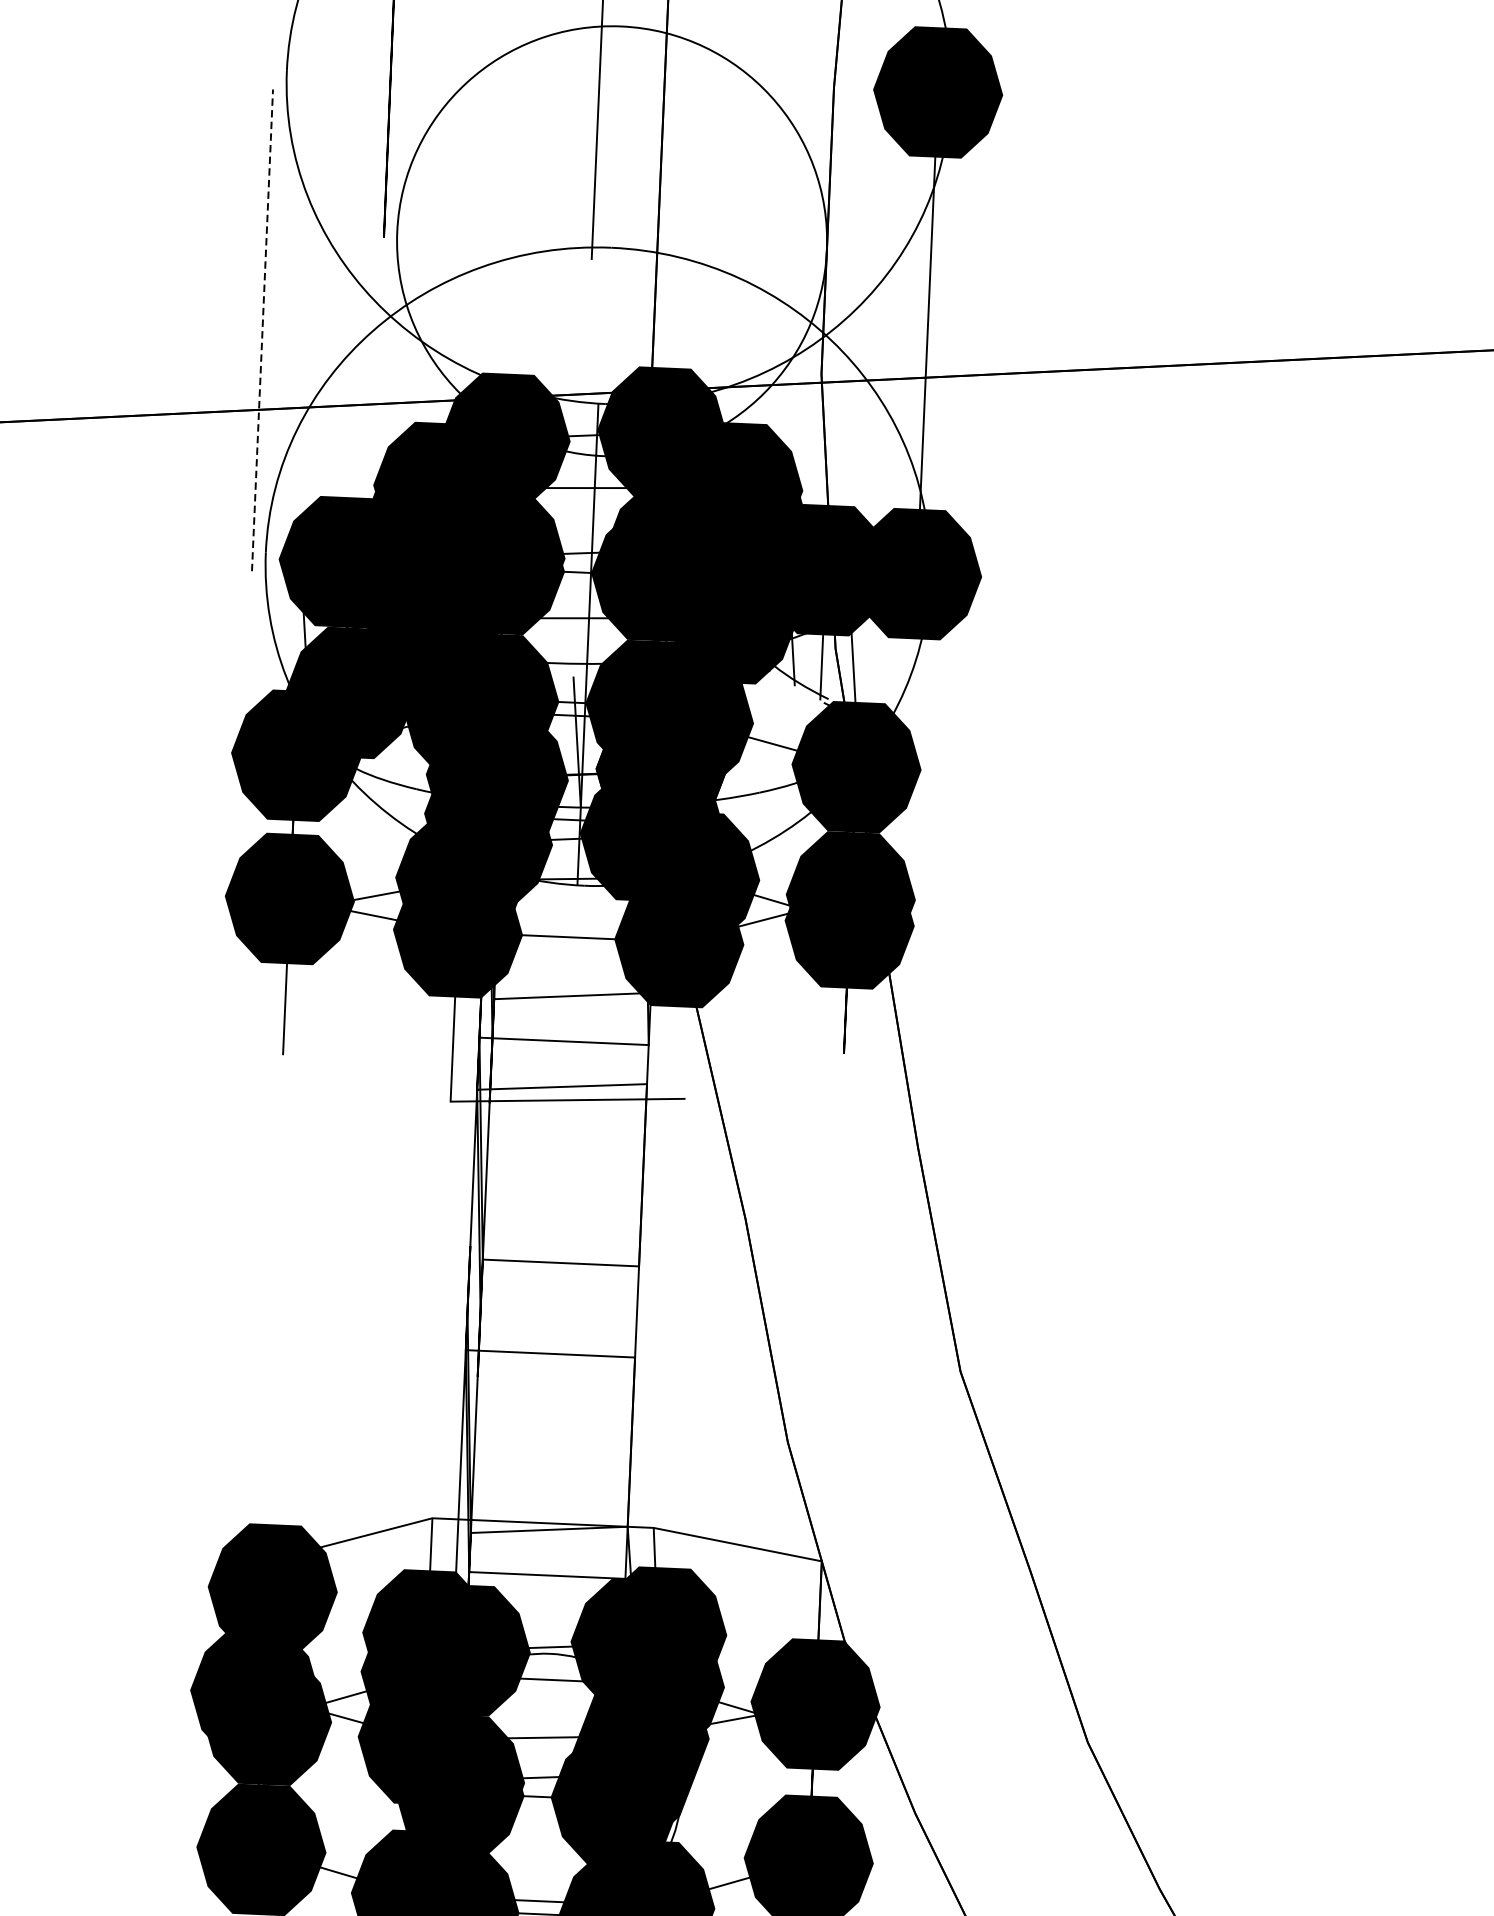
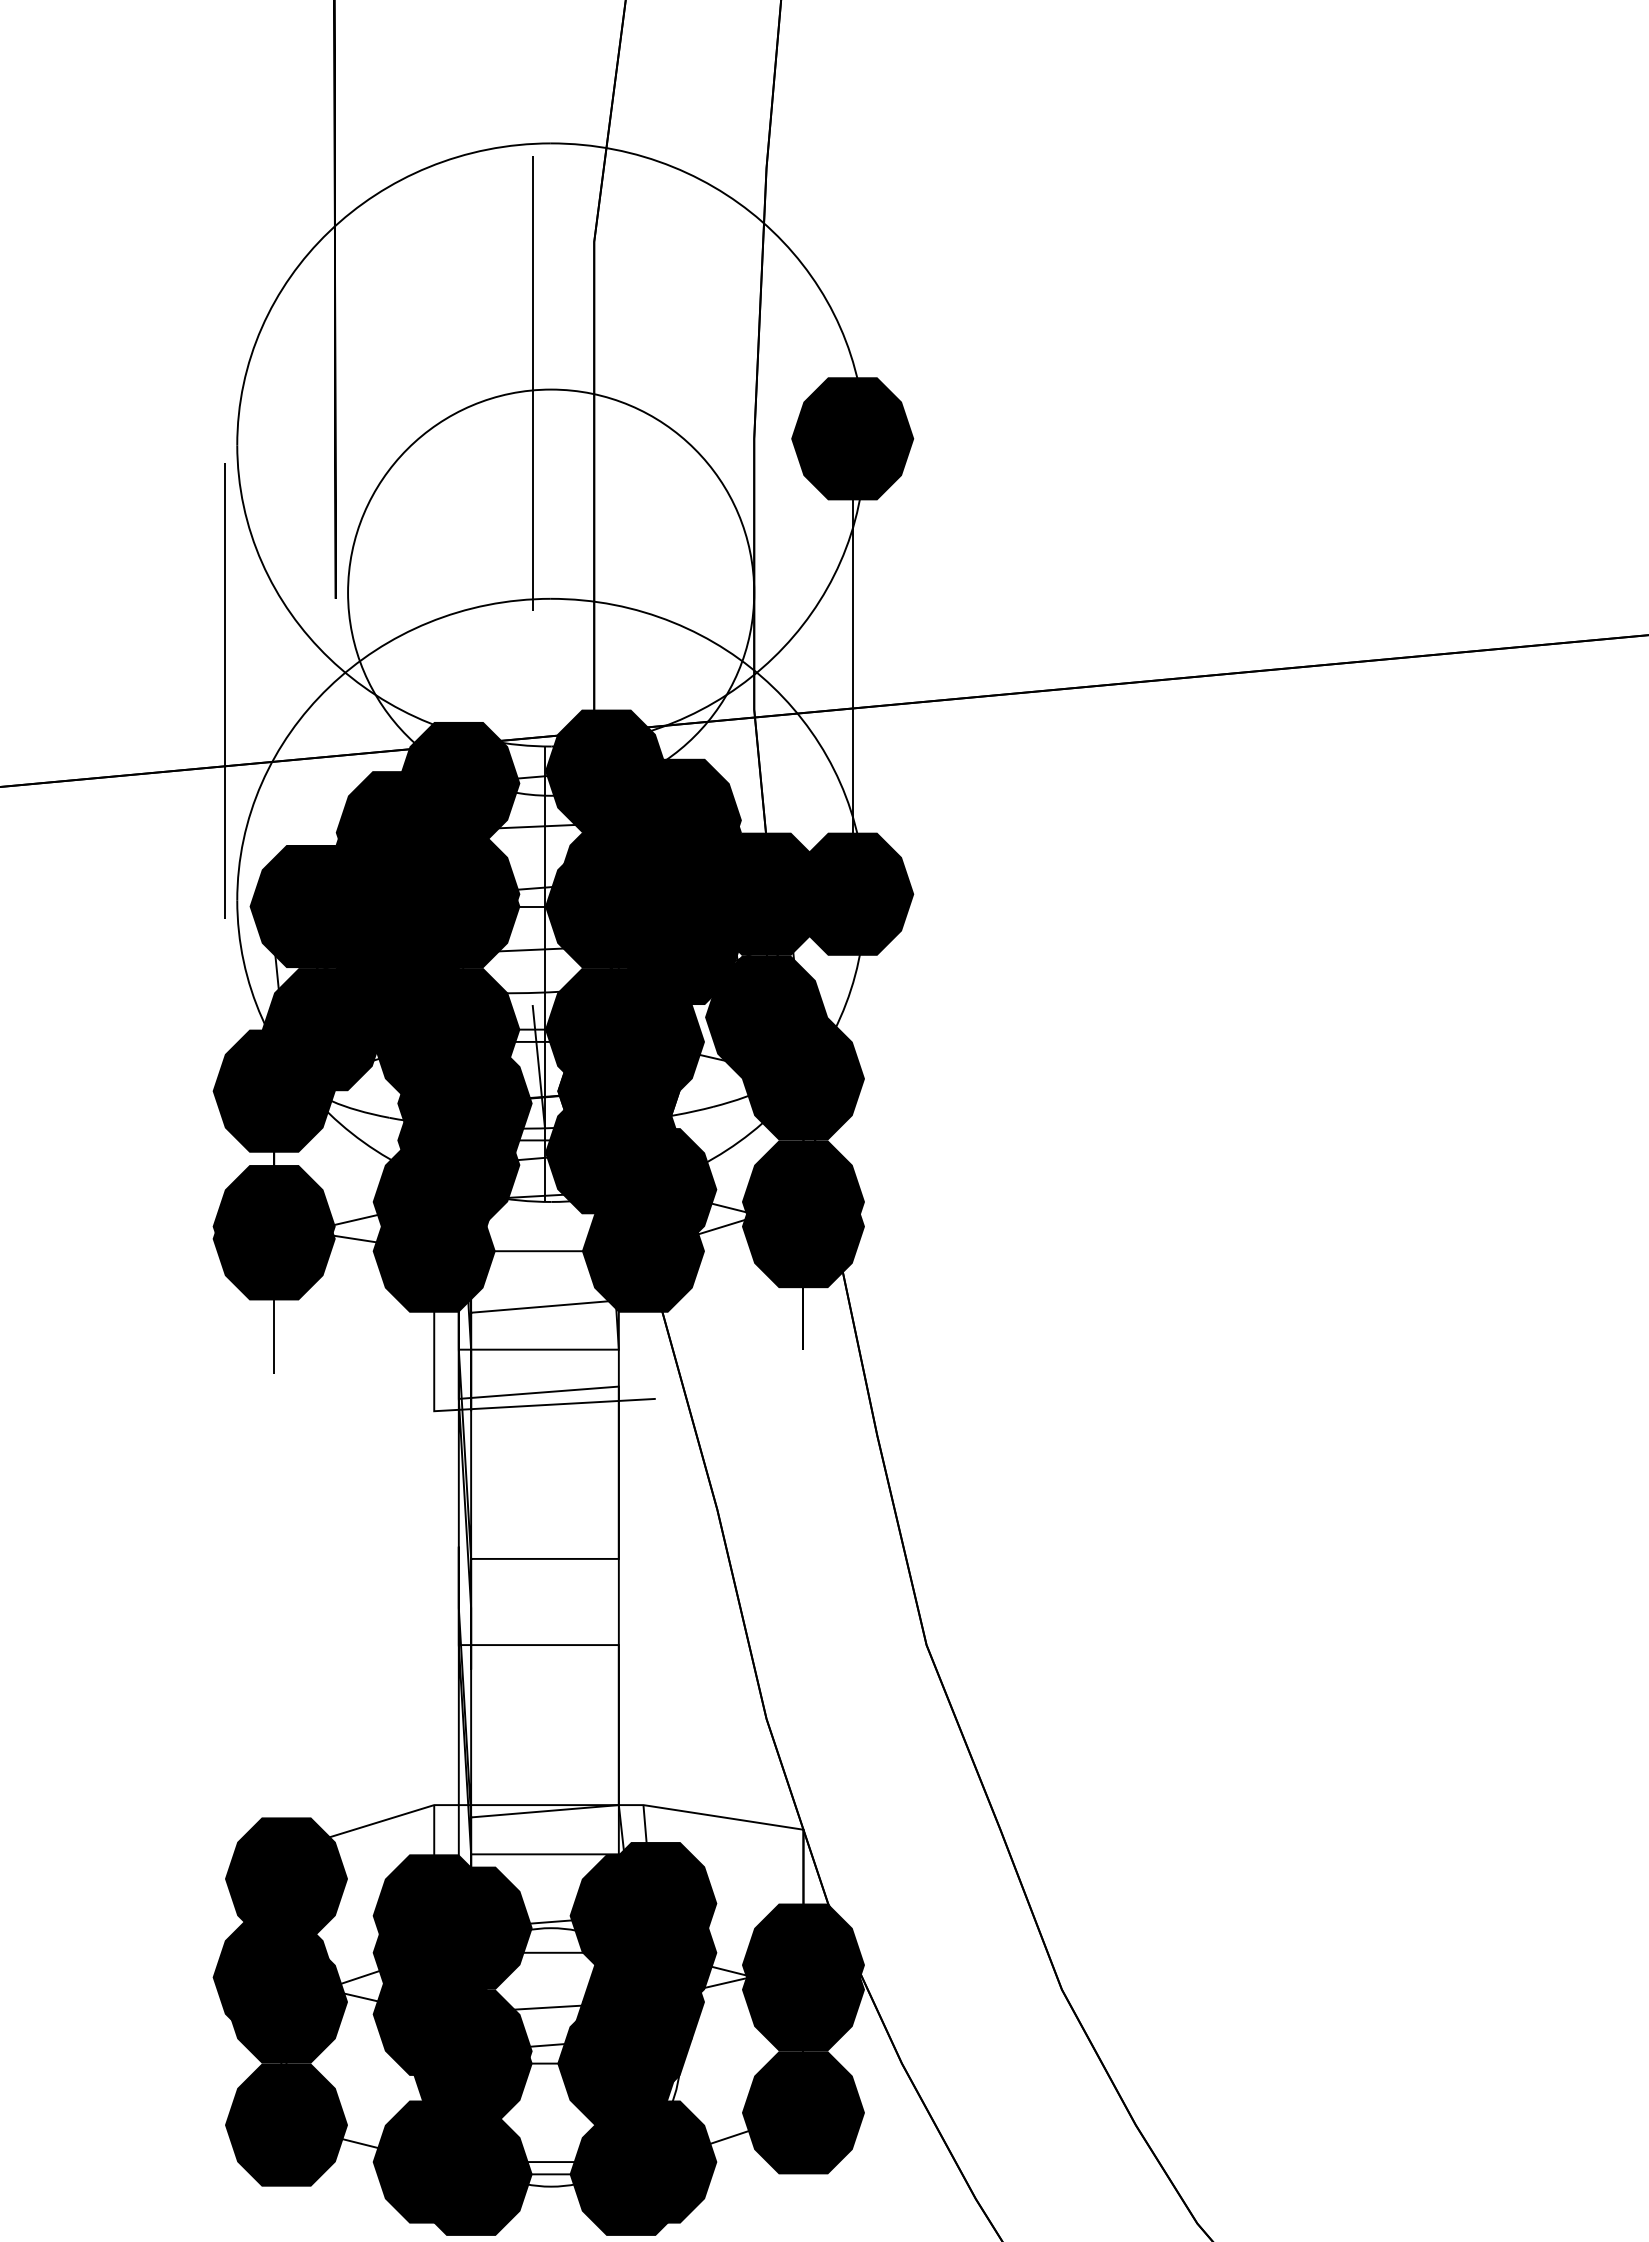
line: (262, 330) -> (224, 691), dashed -> solid
fill: (820, 699) -> (766, 1016), added
fill: (288, 911) -> (273, 1238), added
fill: (814, 1730) -> (803, 1989), added

